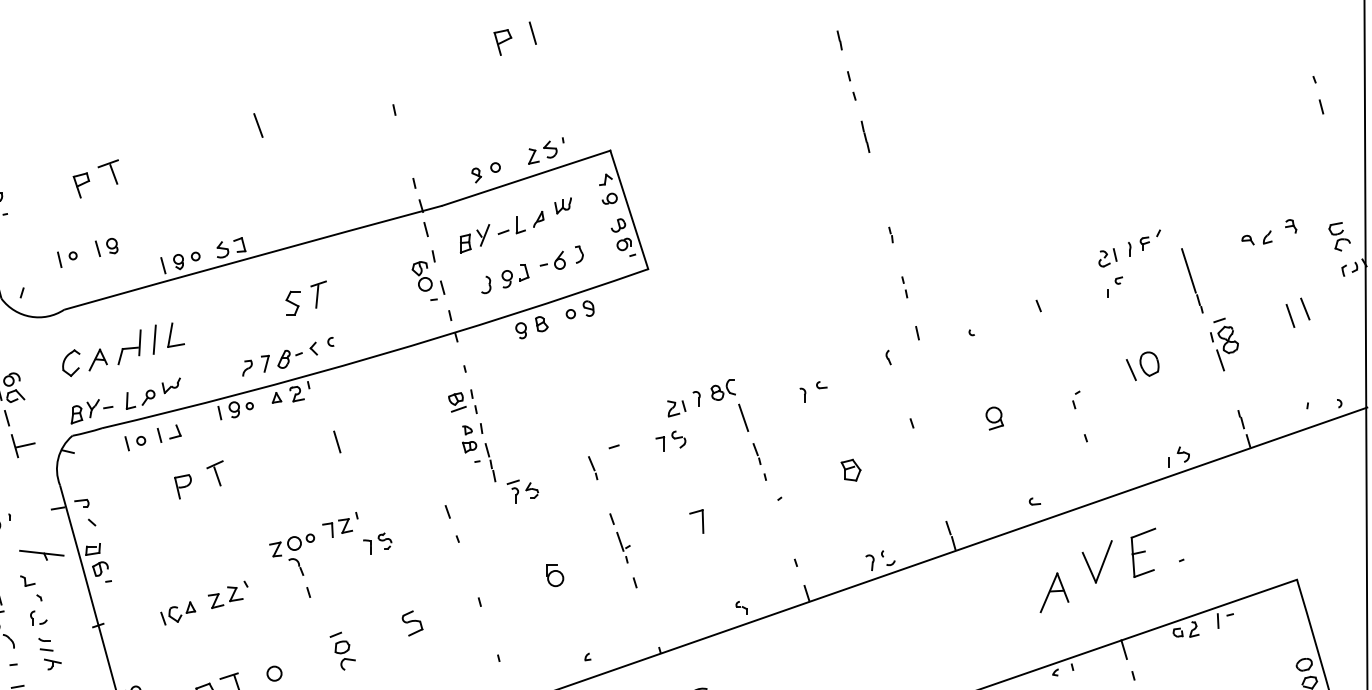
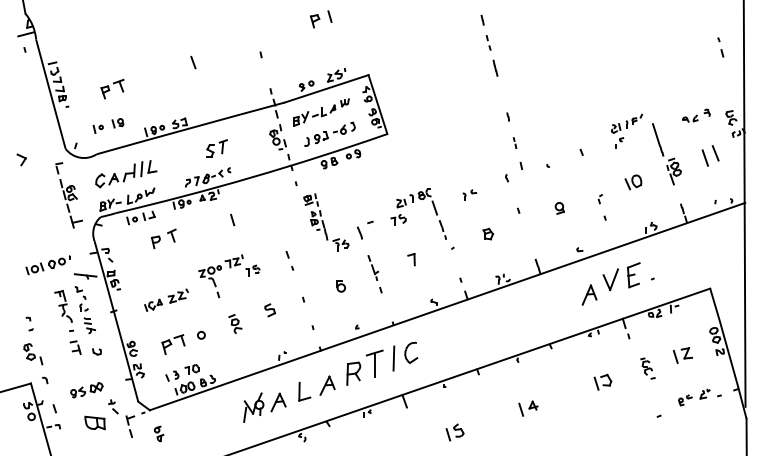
part: (1297, 312) -> (710, 155), size x1.4
part: (493, 446) -> (326, 222), moved

